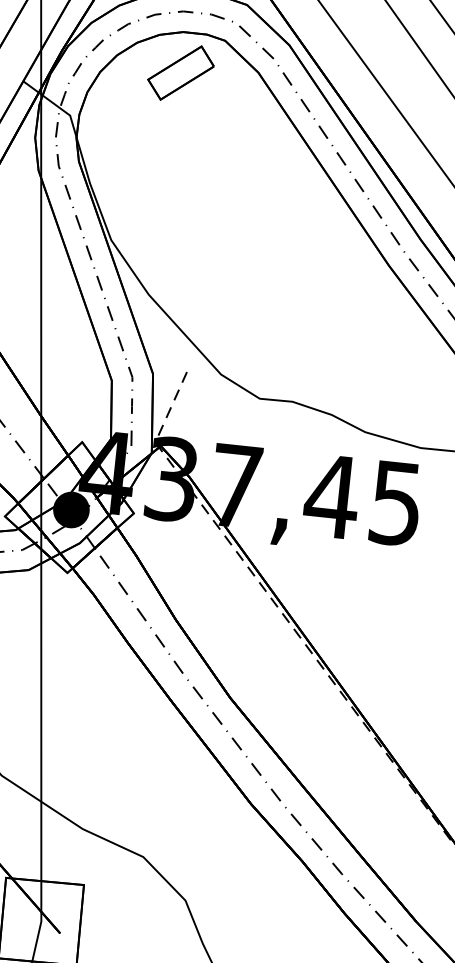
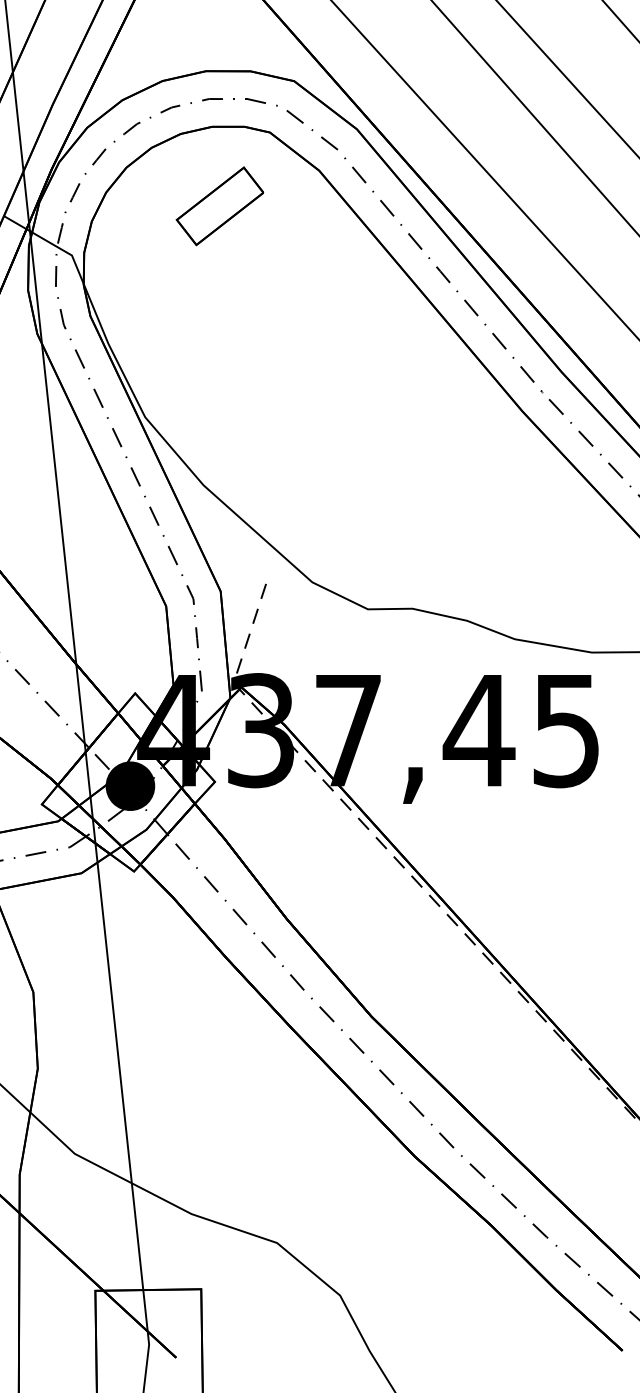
part: (180, 73) -> (219, 206), moved

